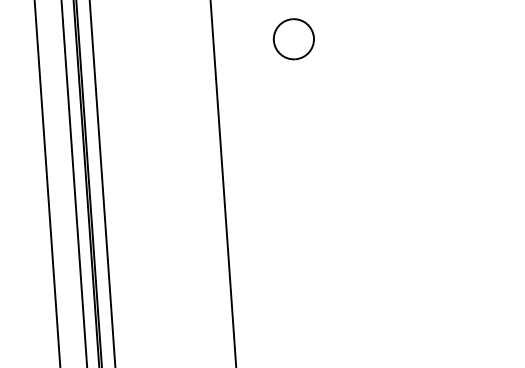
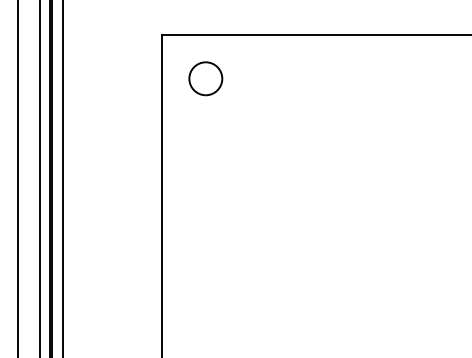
part: (293, 38) -> (205, 78), moved

